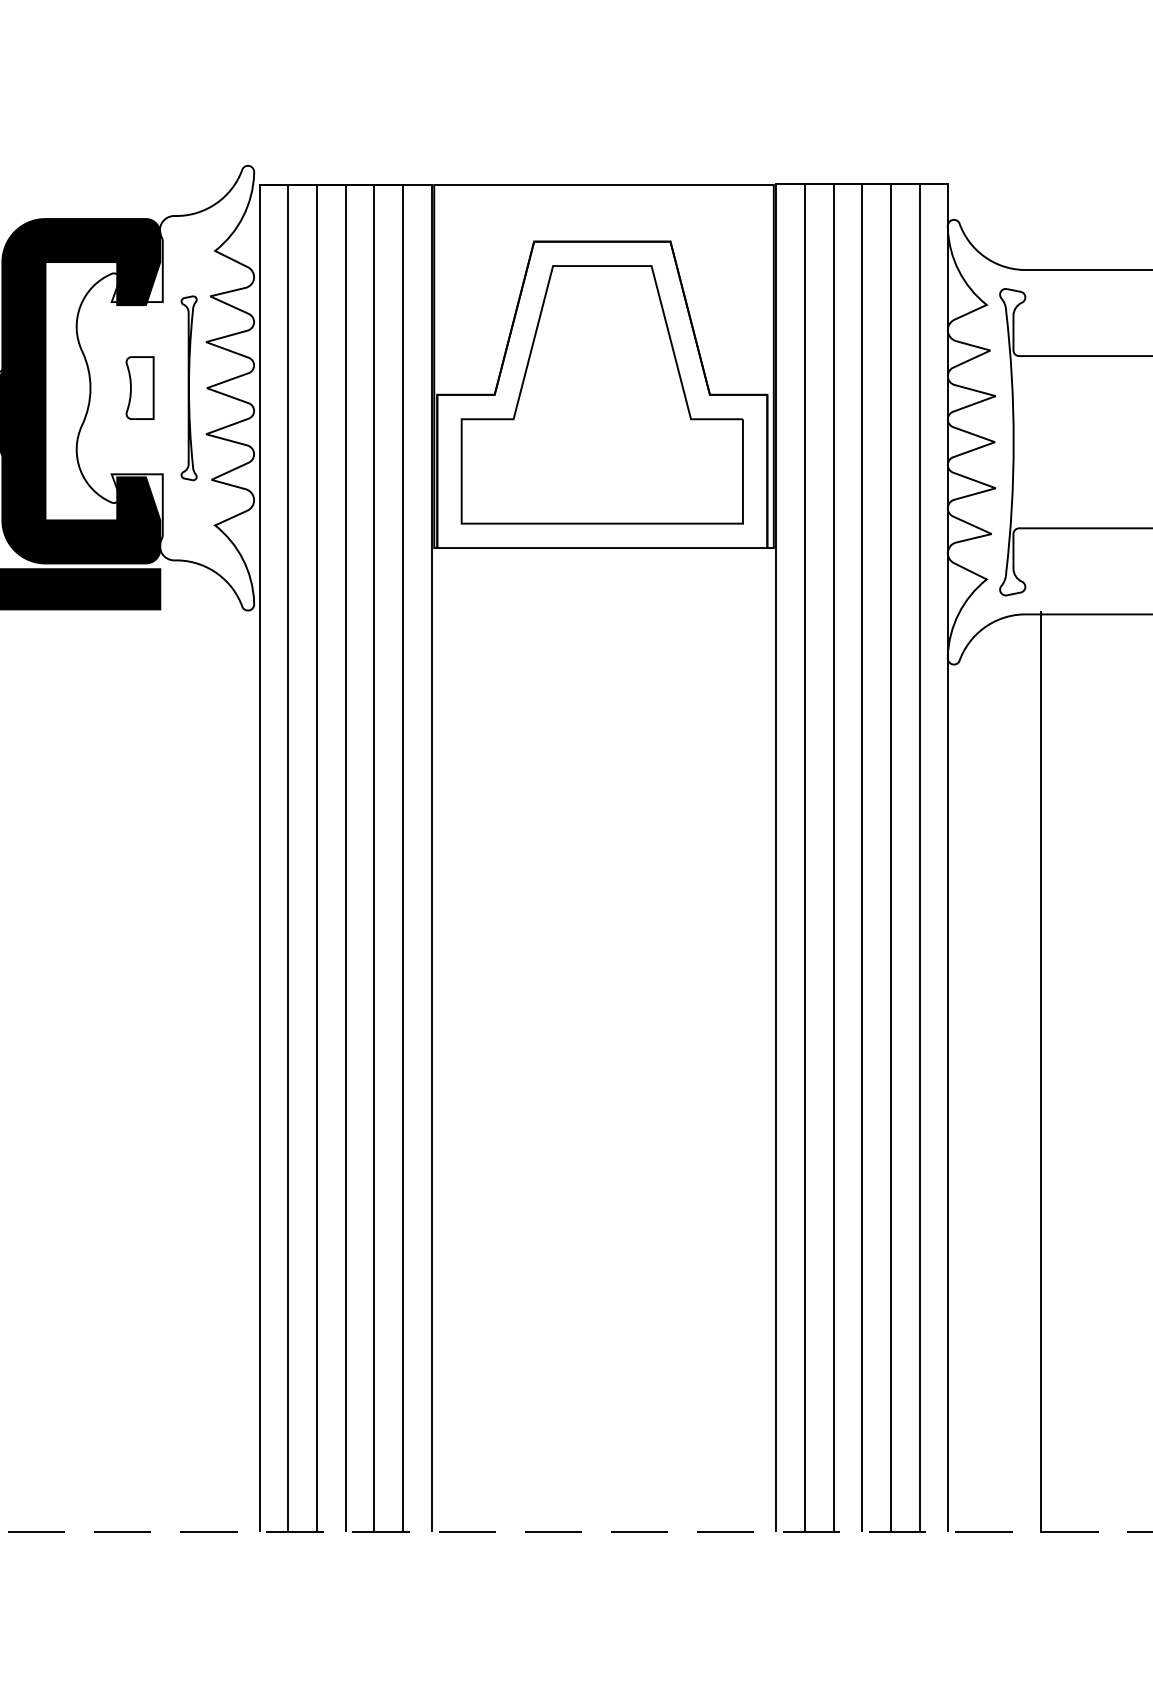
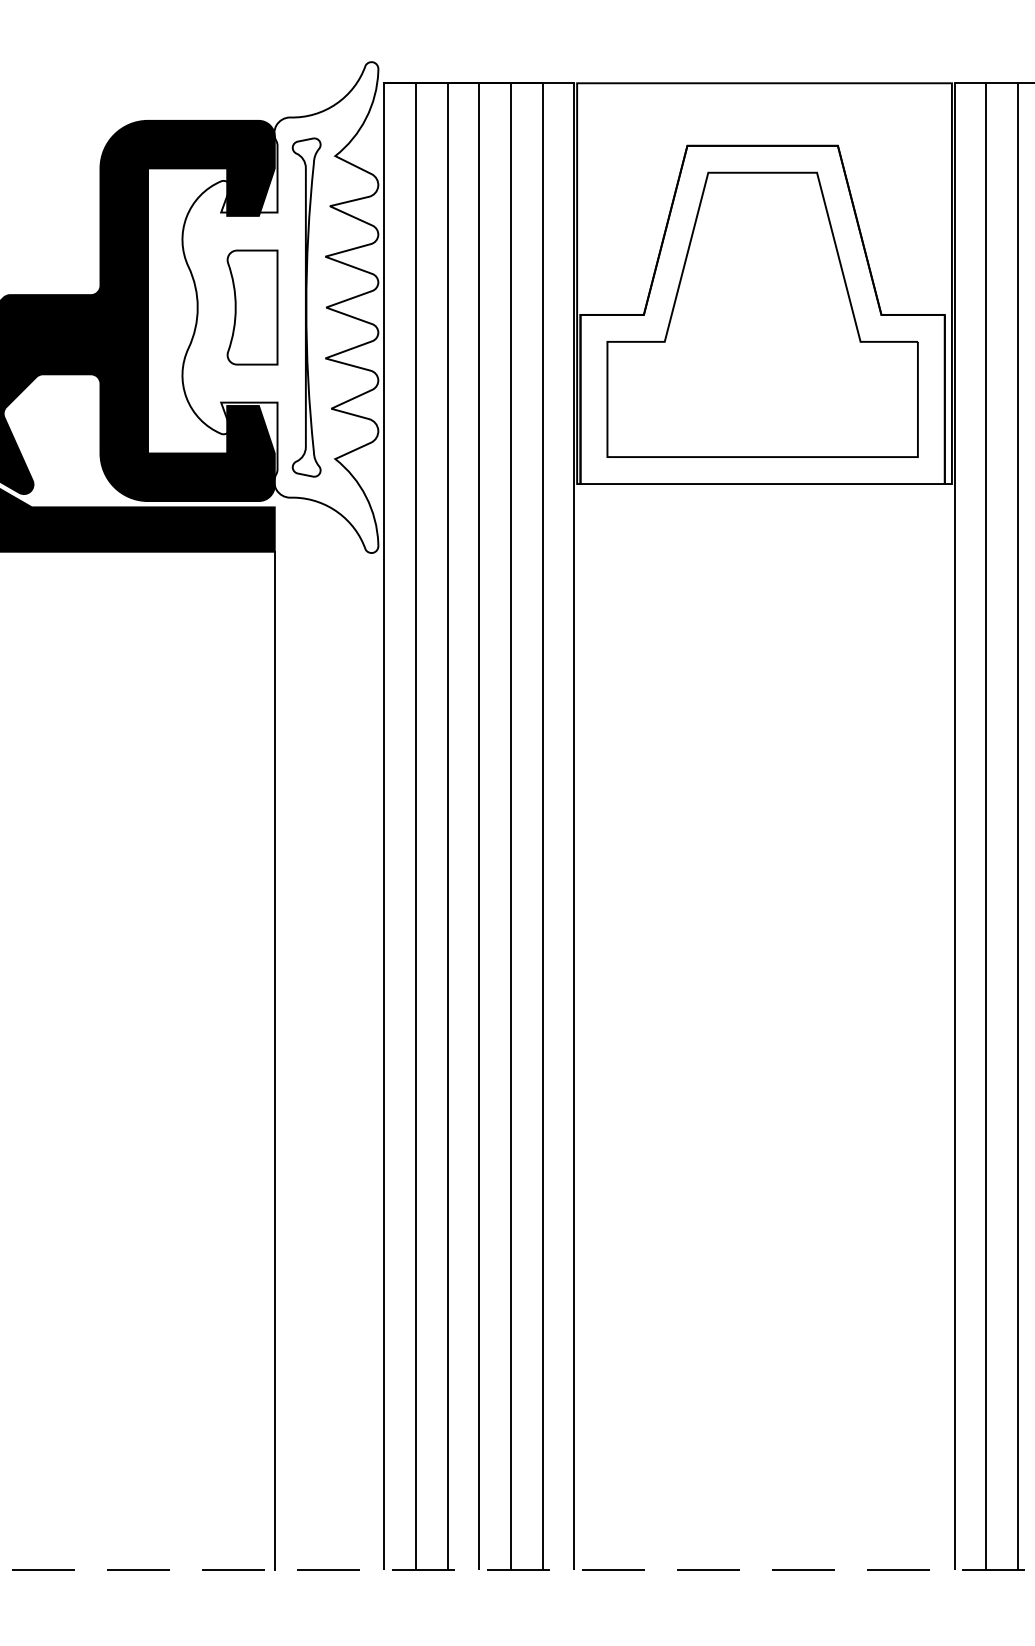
part: (139, 387) -> (251, 306), size x1.67
part: (188, 388) -> (305, 307), size x1.67
line: (160, 1070) -> (274, 1060), added

